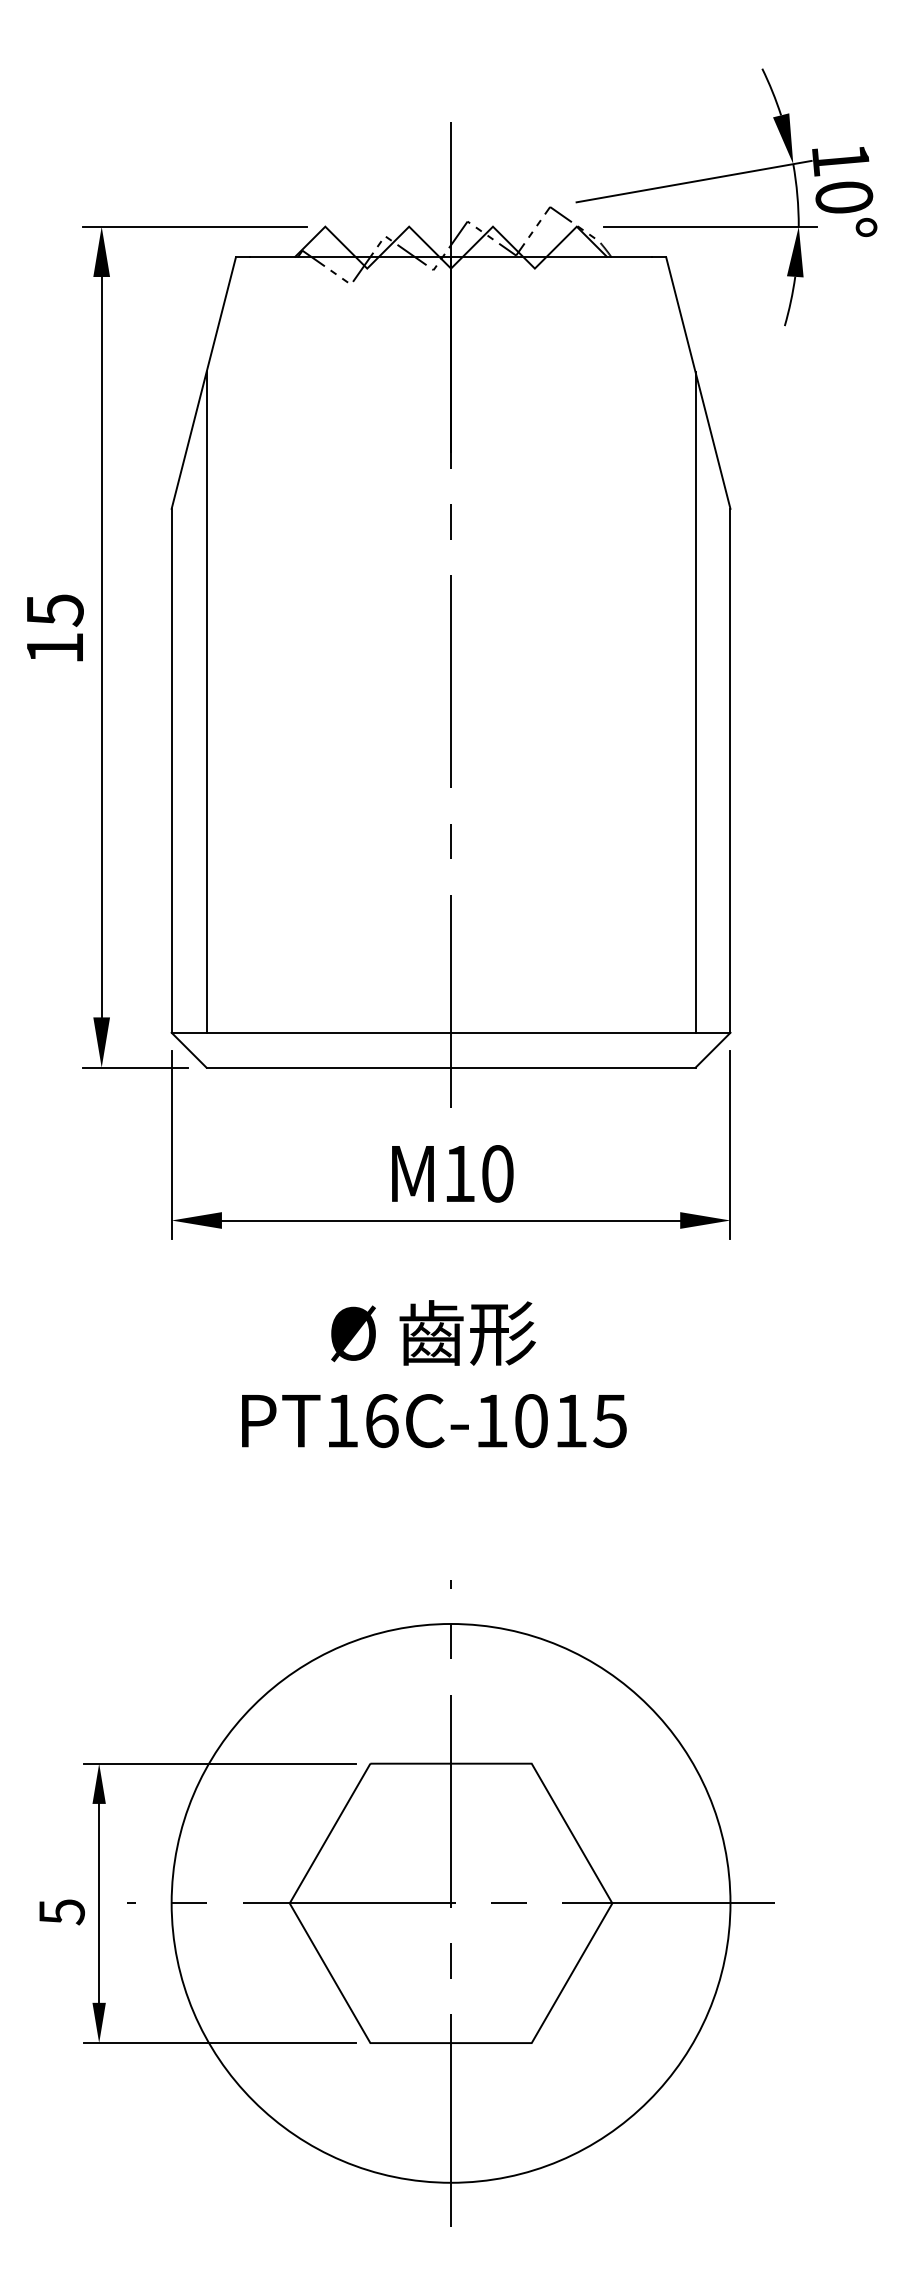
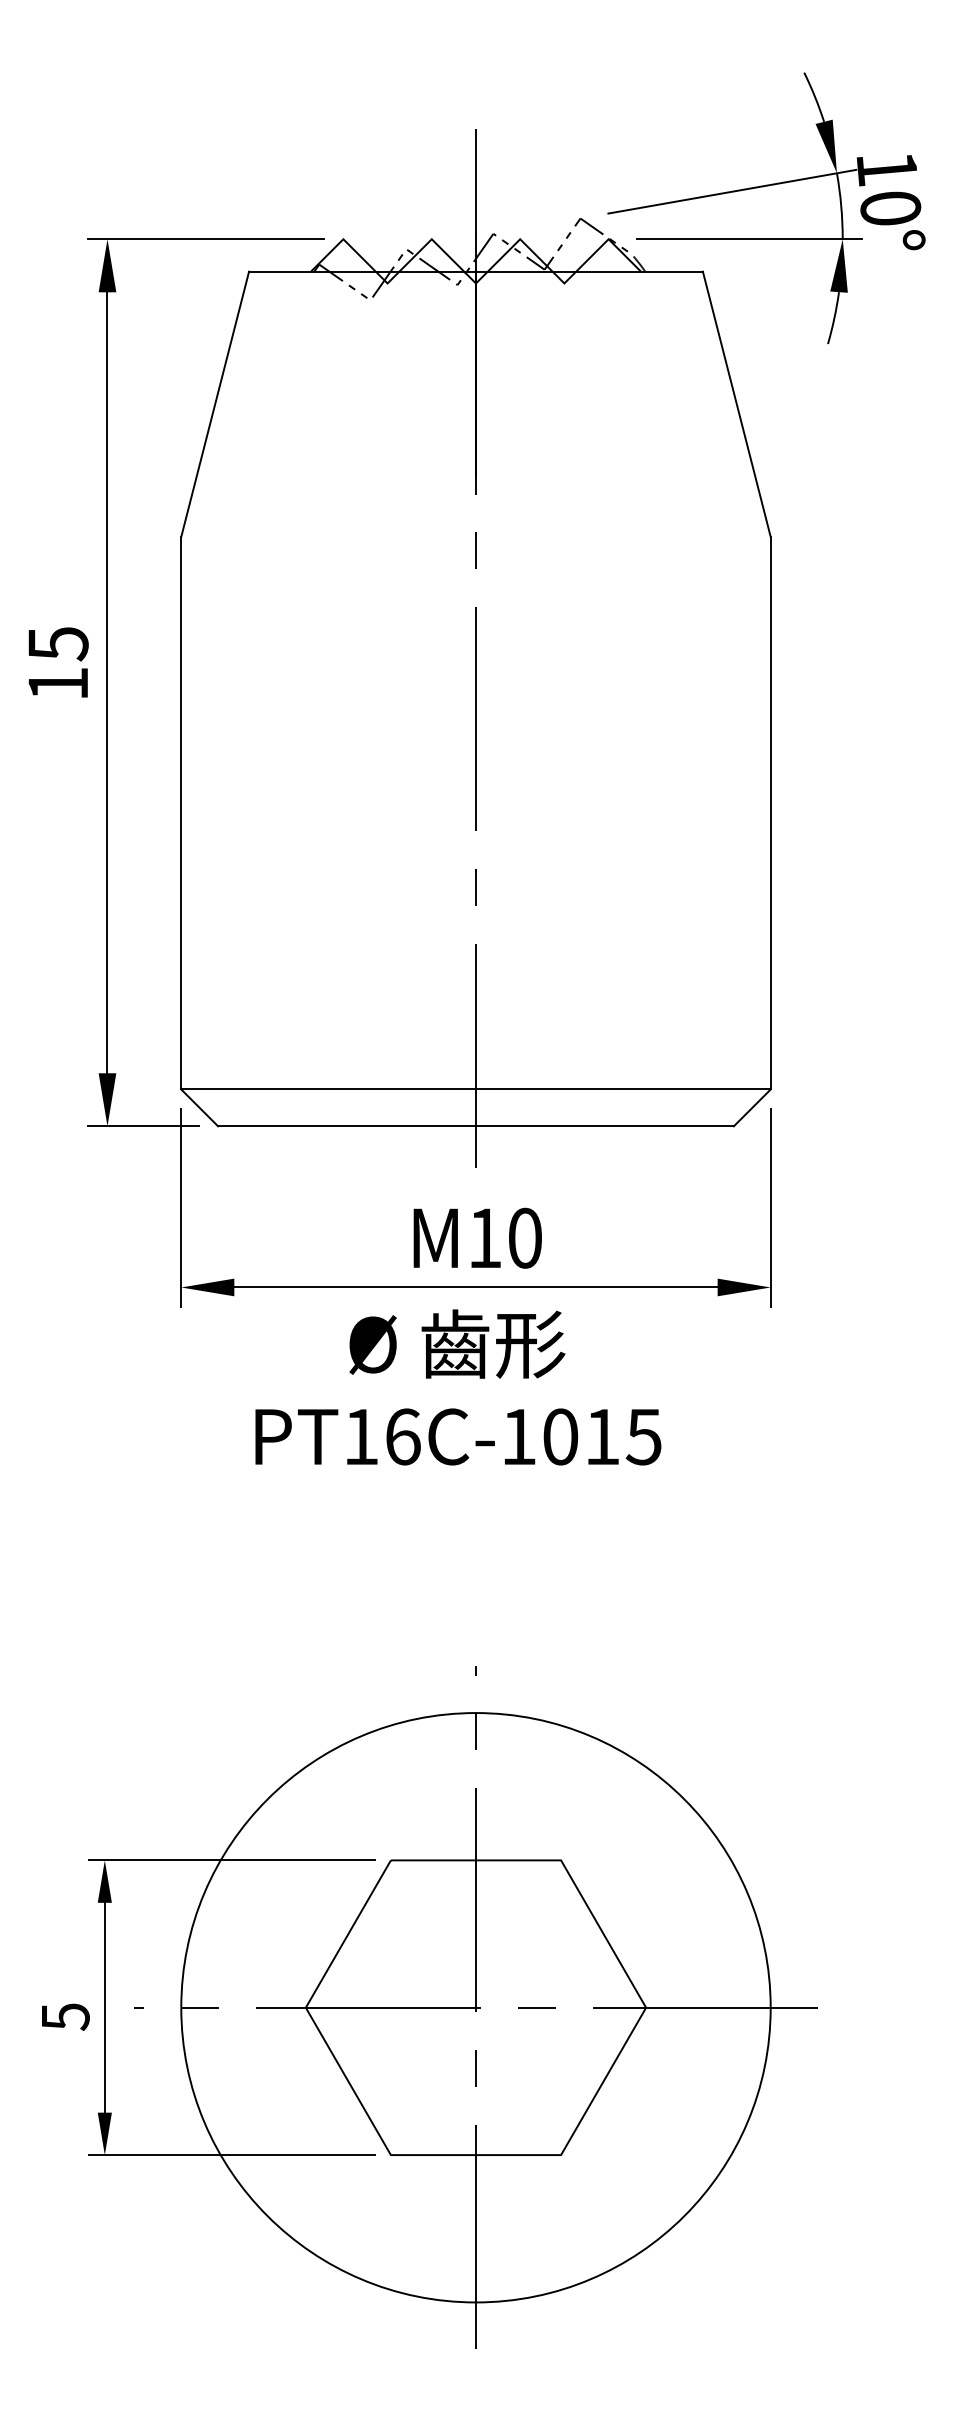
line: (206, 701) -> (218, 740), removed
line: (695, 701) -> (733, 740), removed
text: (434, 1374) -> (458, 1387), moved

